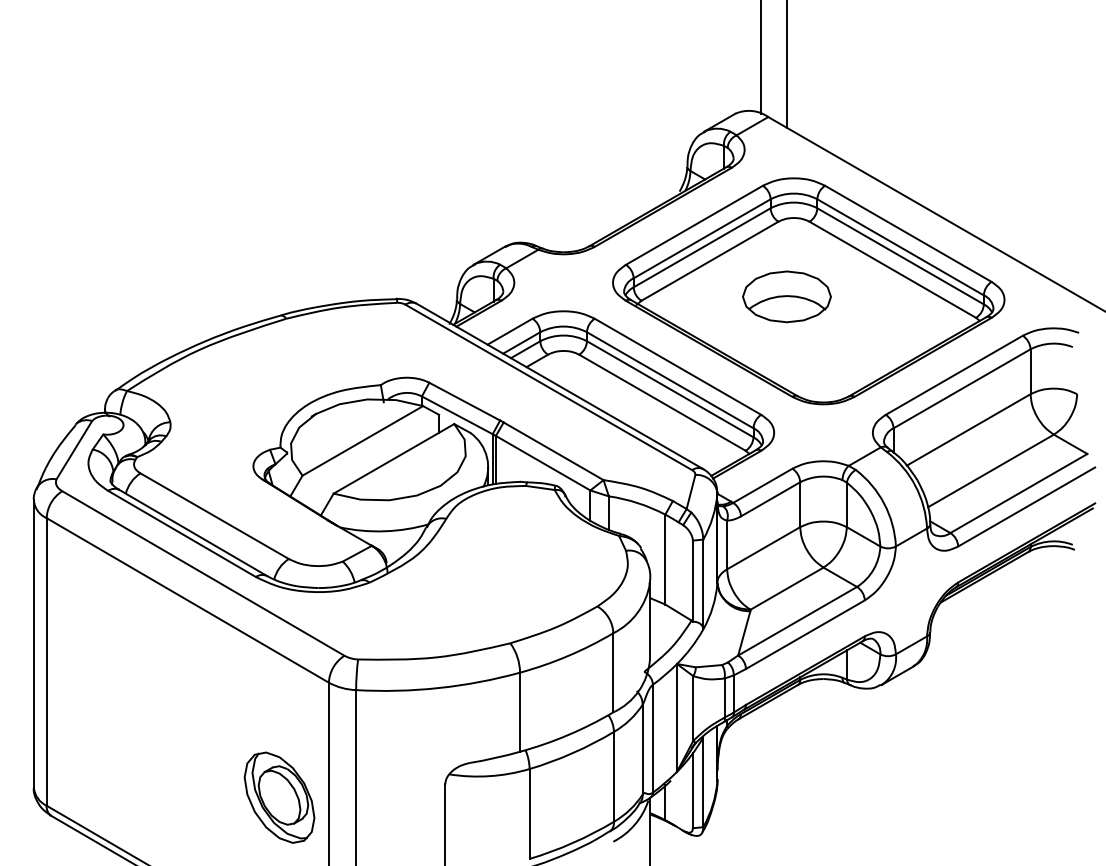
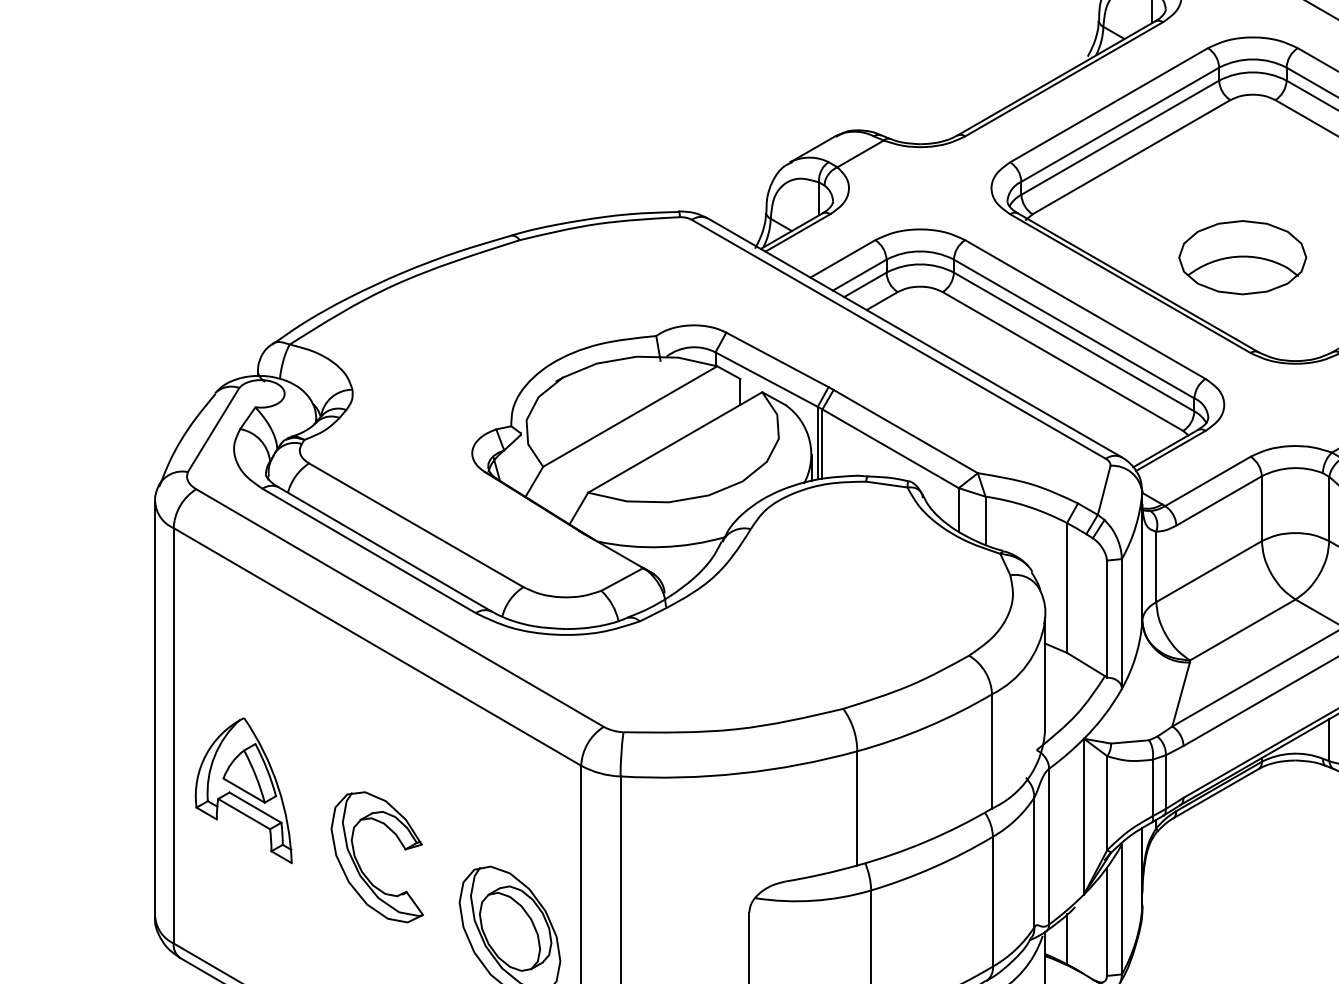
part: (786, 296) -> (1242, 257), moved
part: (95, 700) -> (244, 791), added
part: (176, 752) -> (361, 866), added

